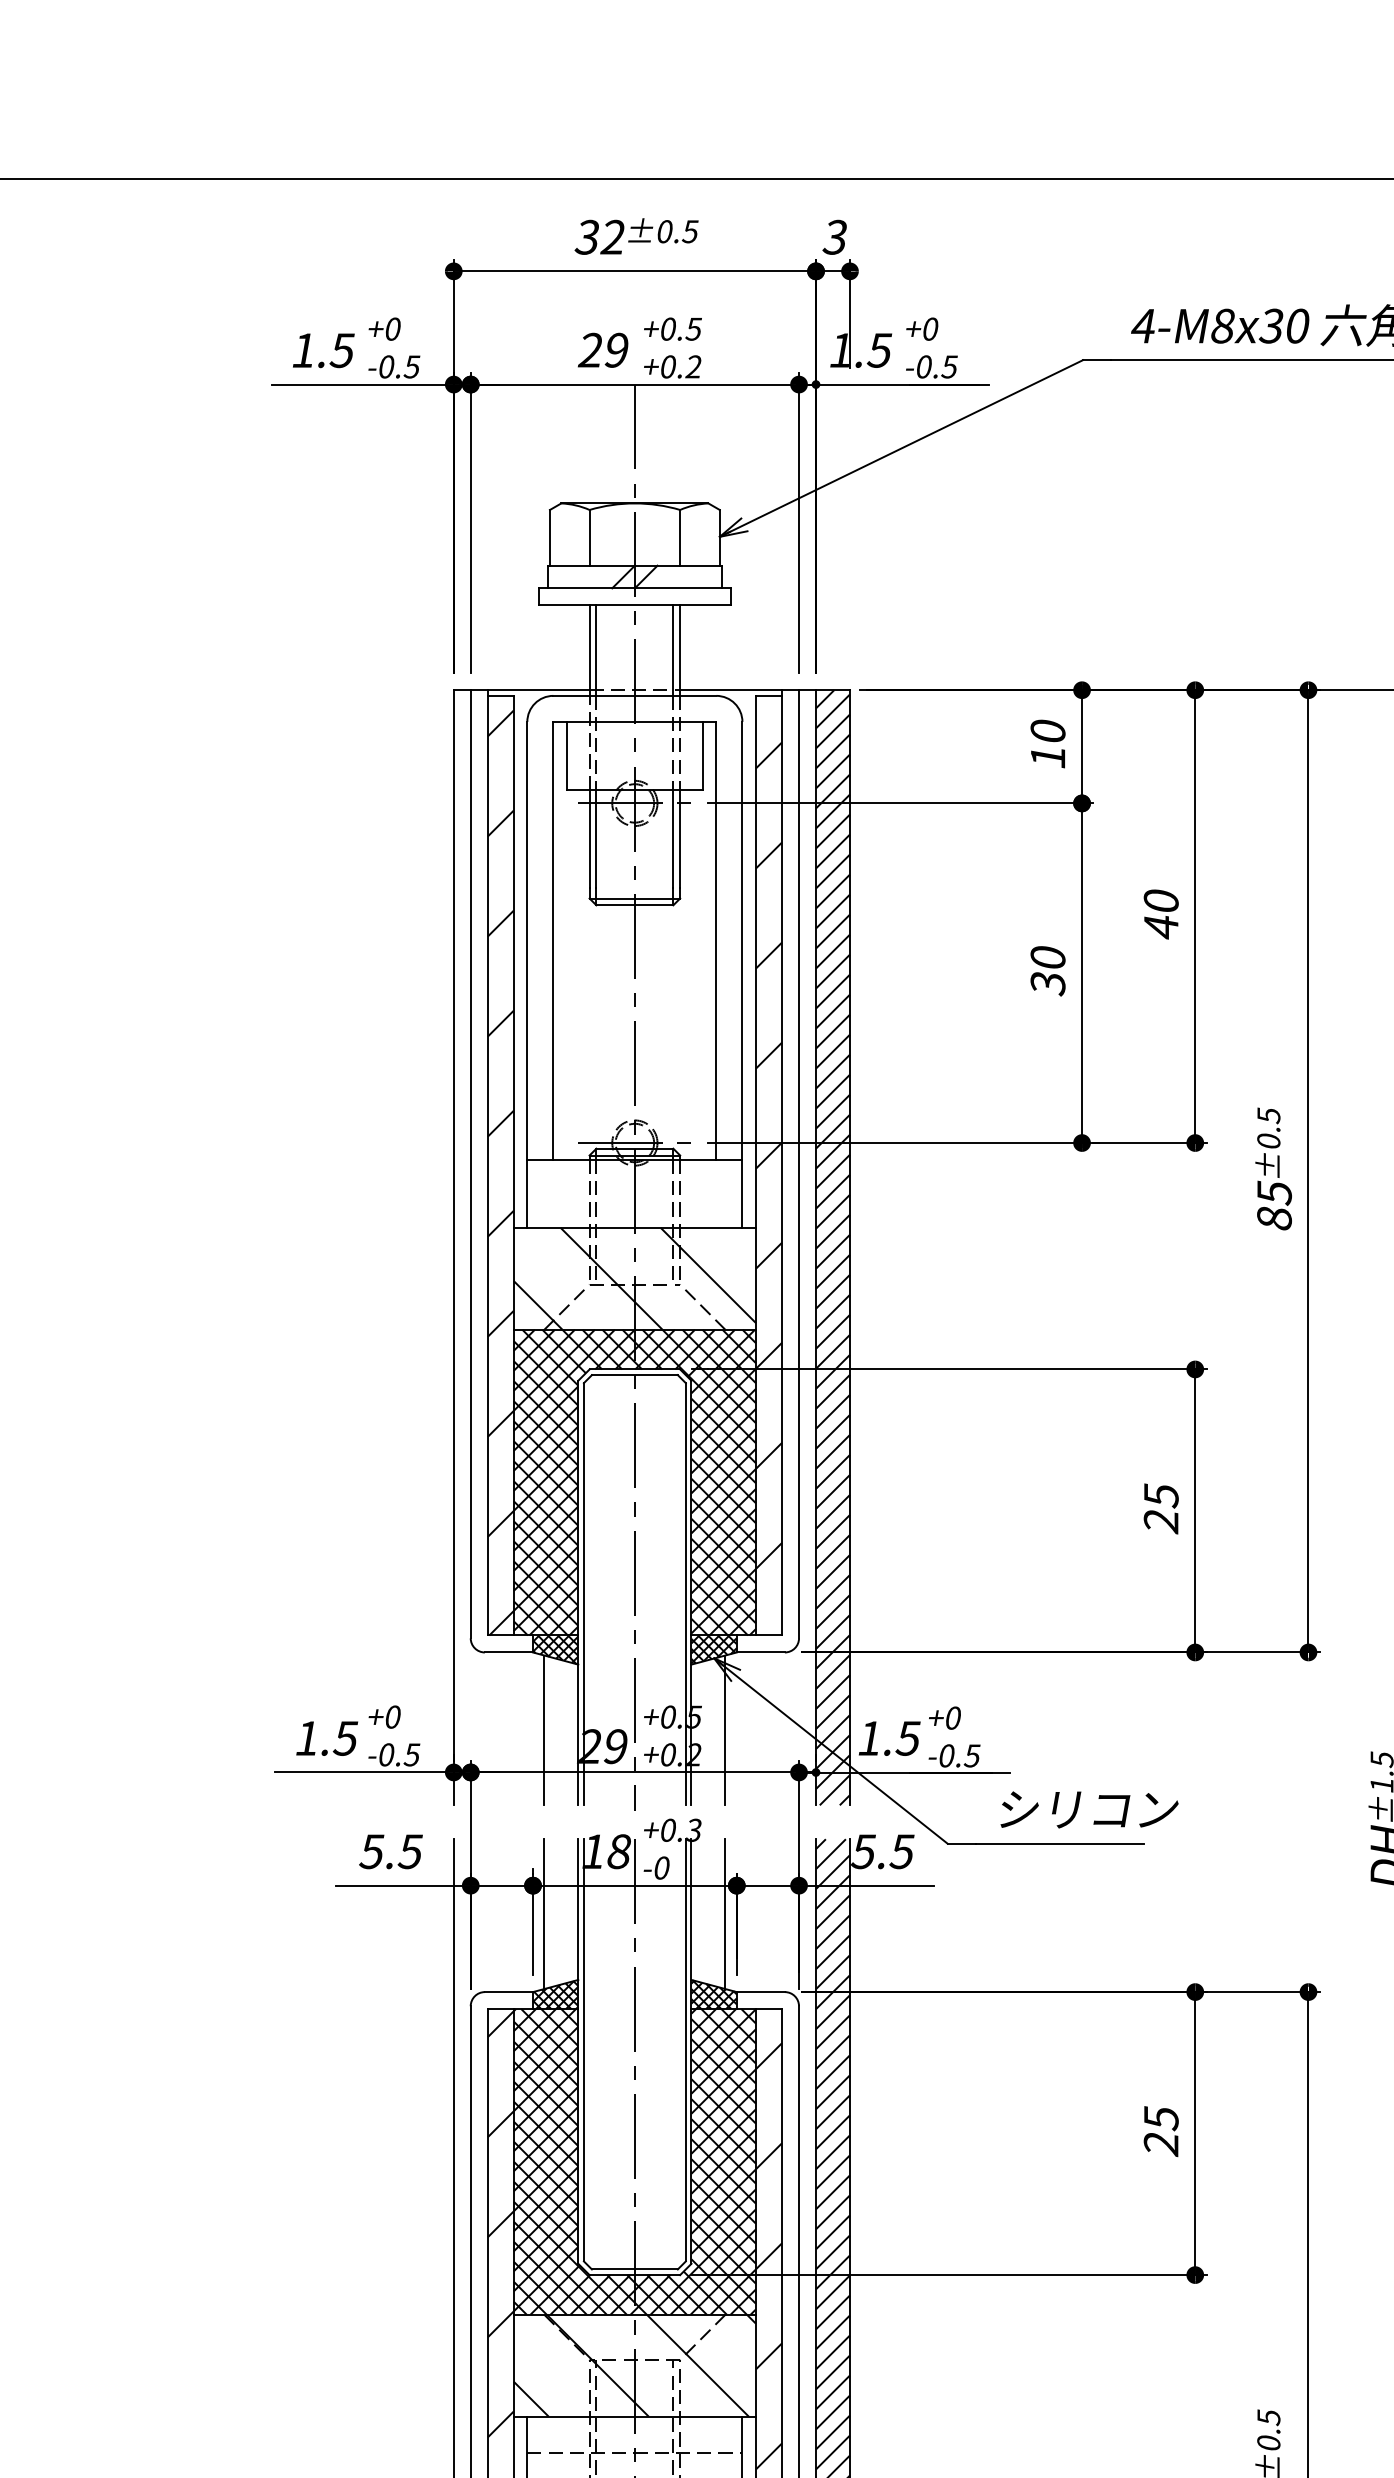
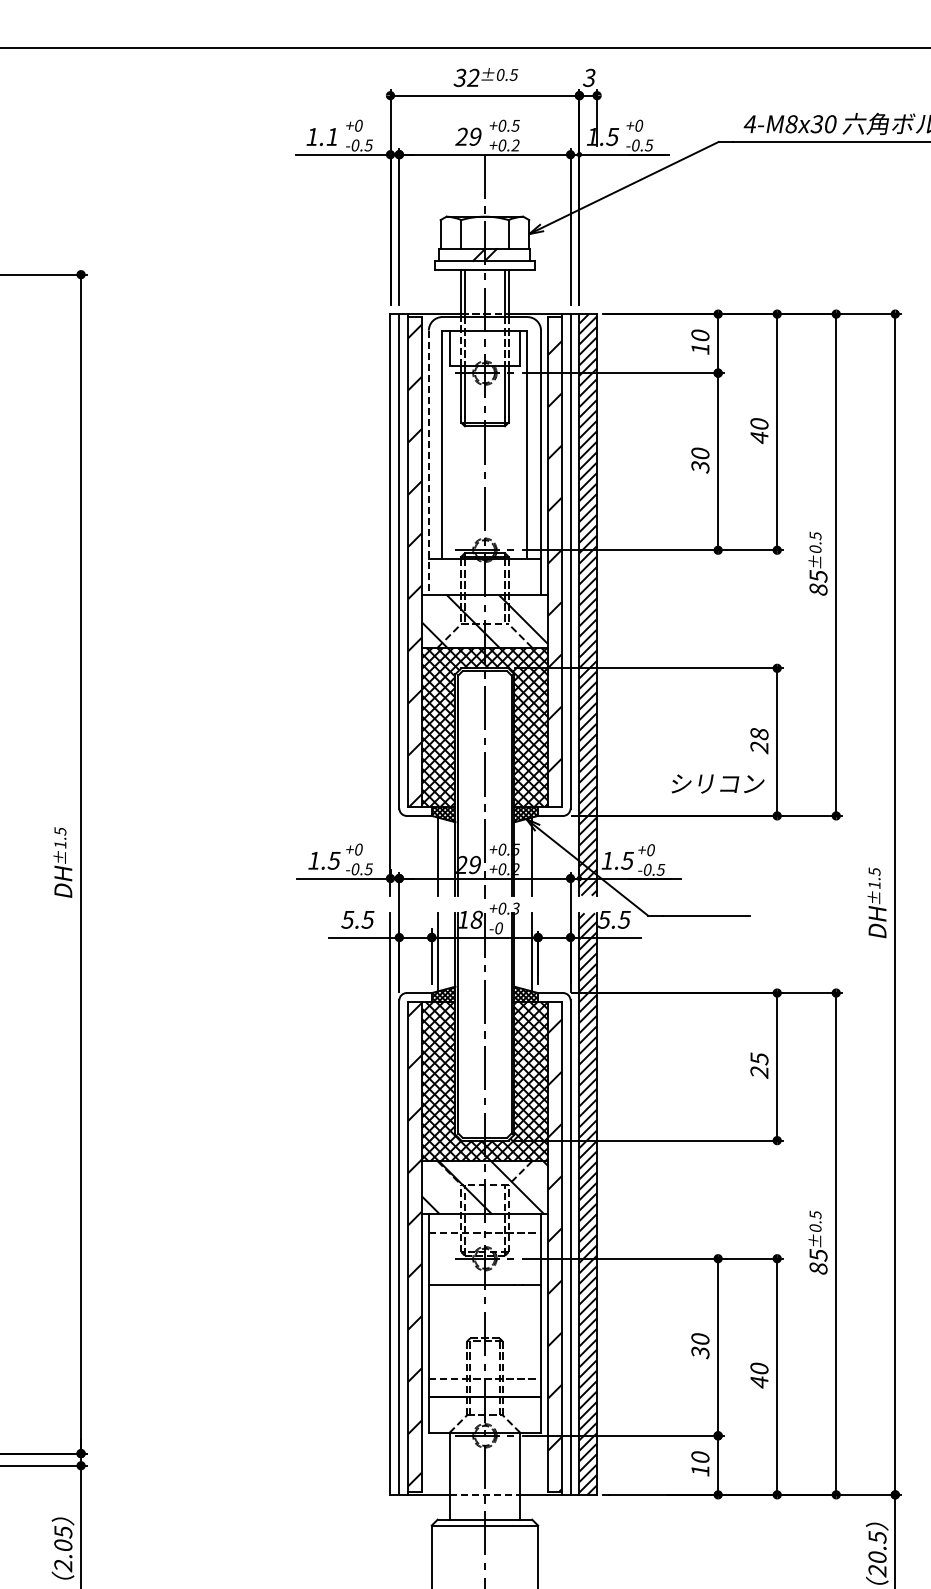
text: (340, 351) -> (331, 137), 1.5 -> 1.1
line: (526, 974) -> (428, 462), solid -> dashed
text: (1161, 1494) -> (759, 733), 25 -> 28
text: (1088, 1808) -> (717, 783), moved

